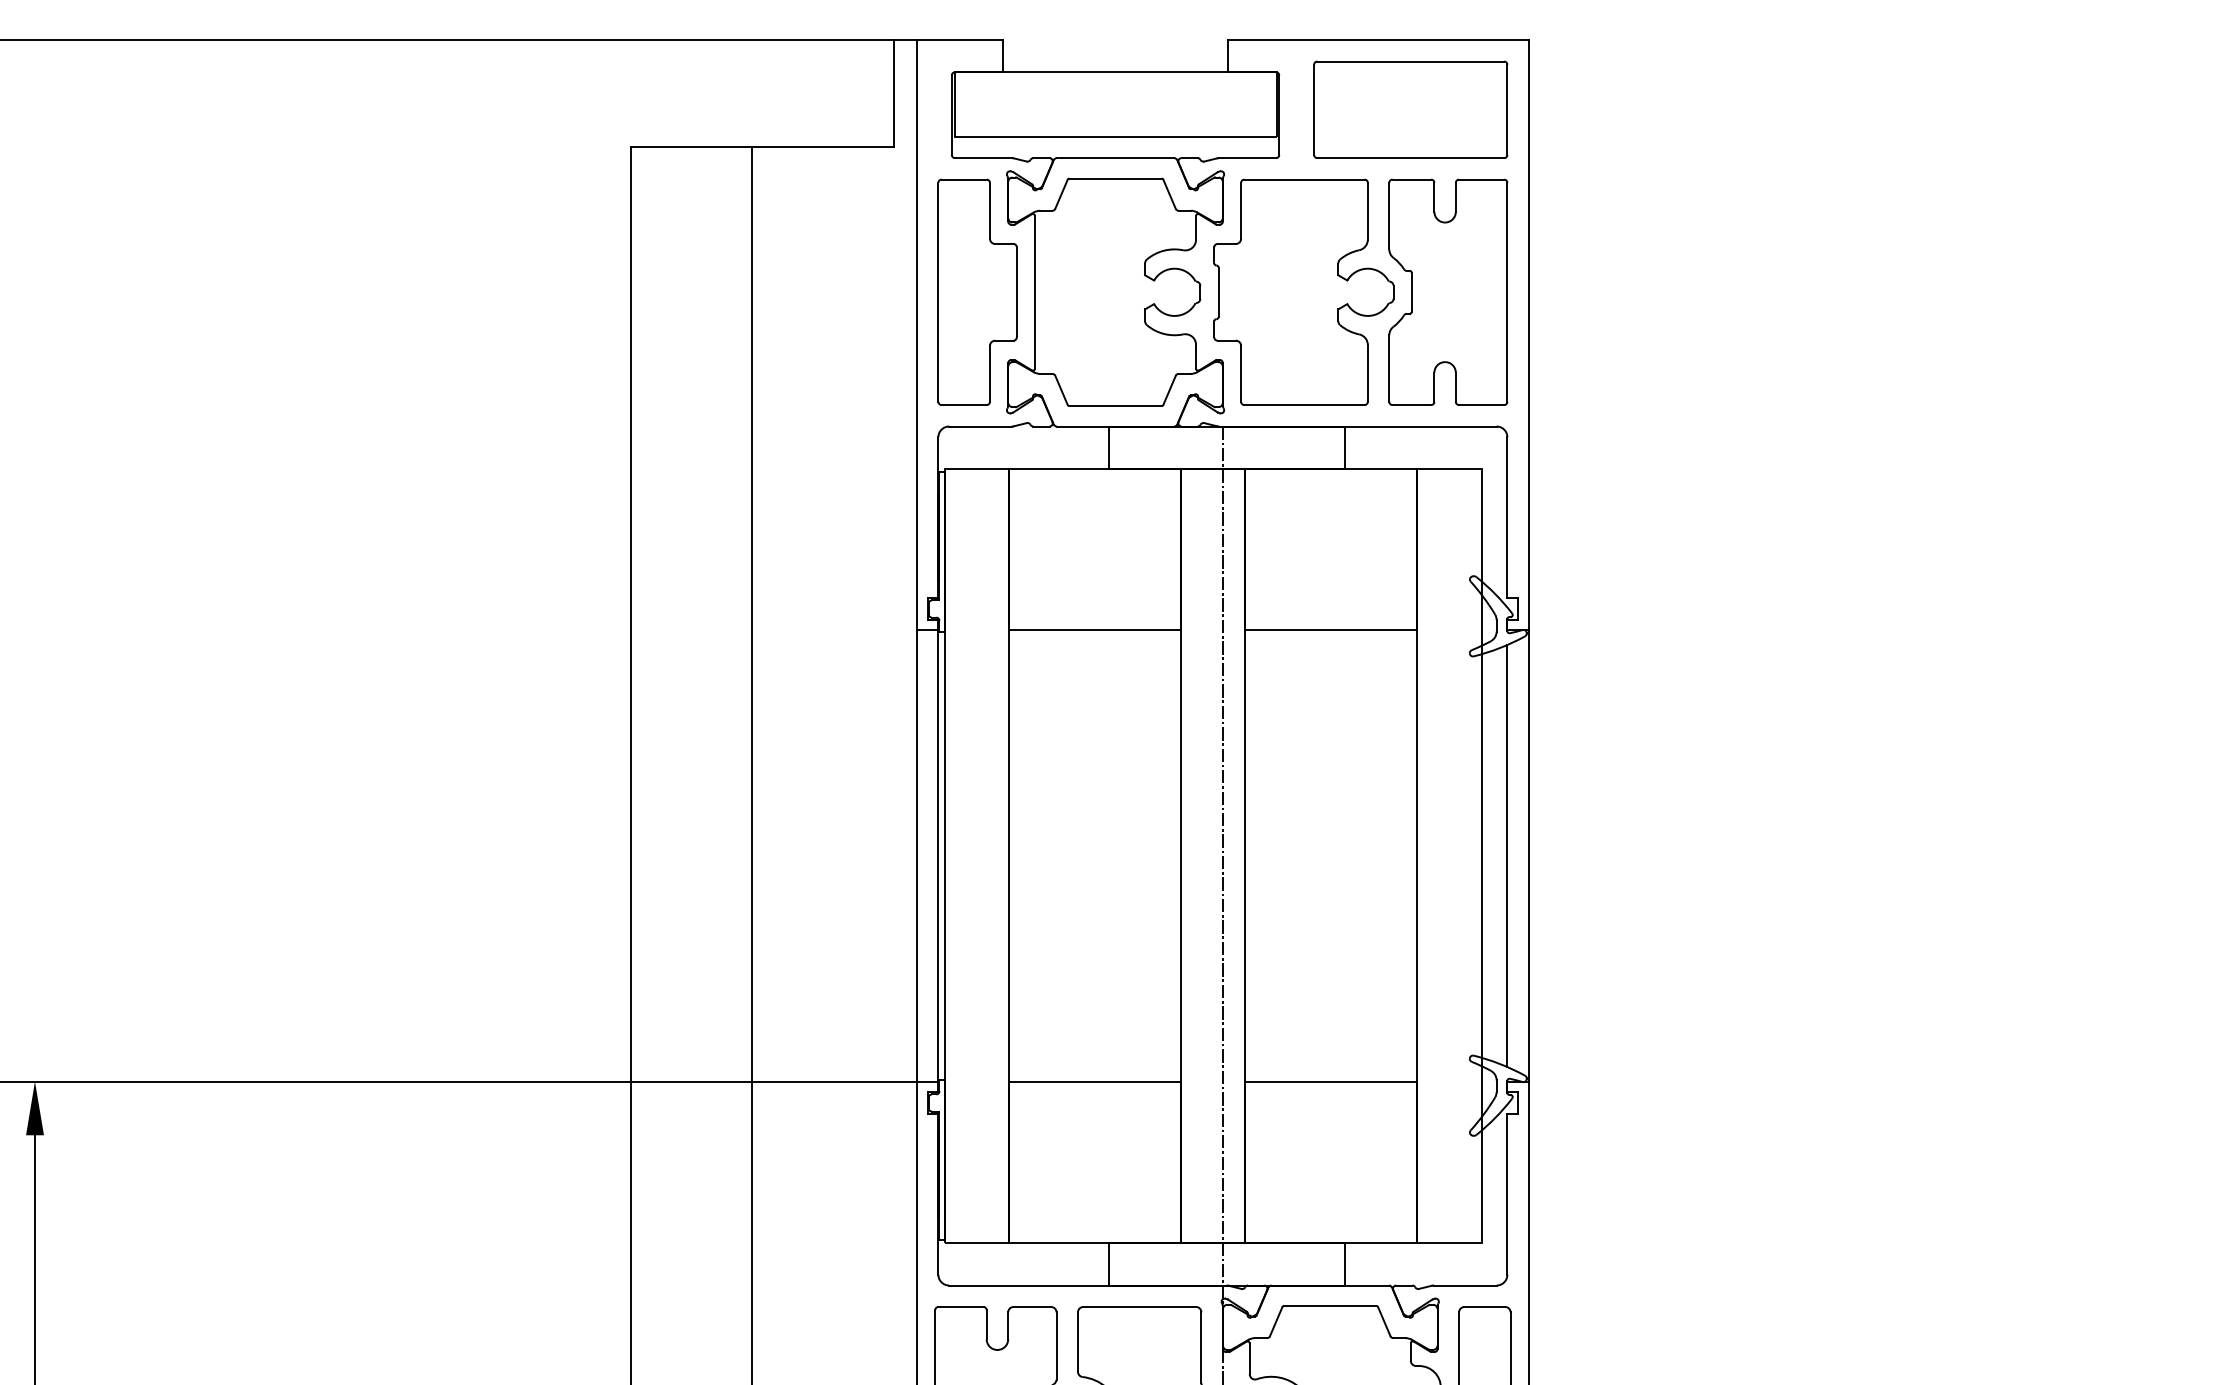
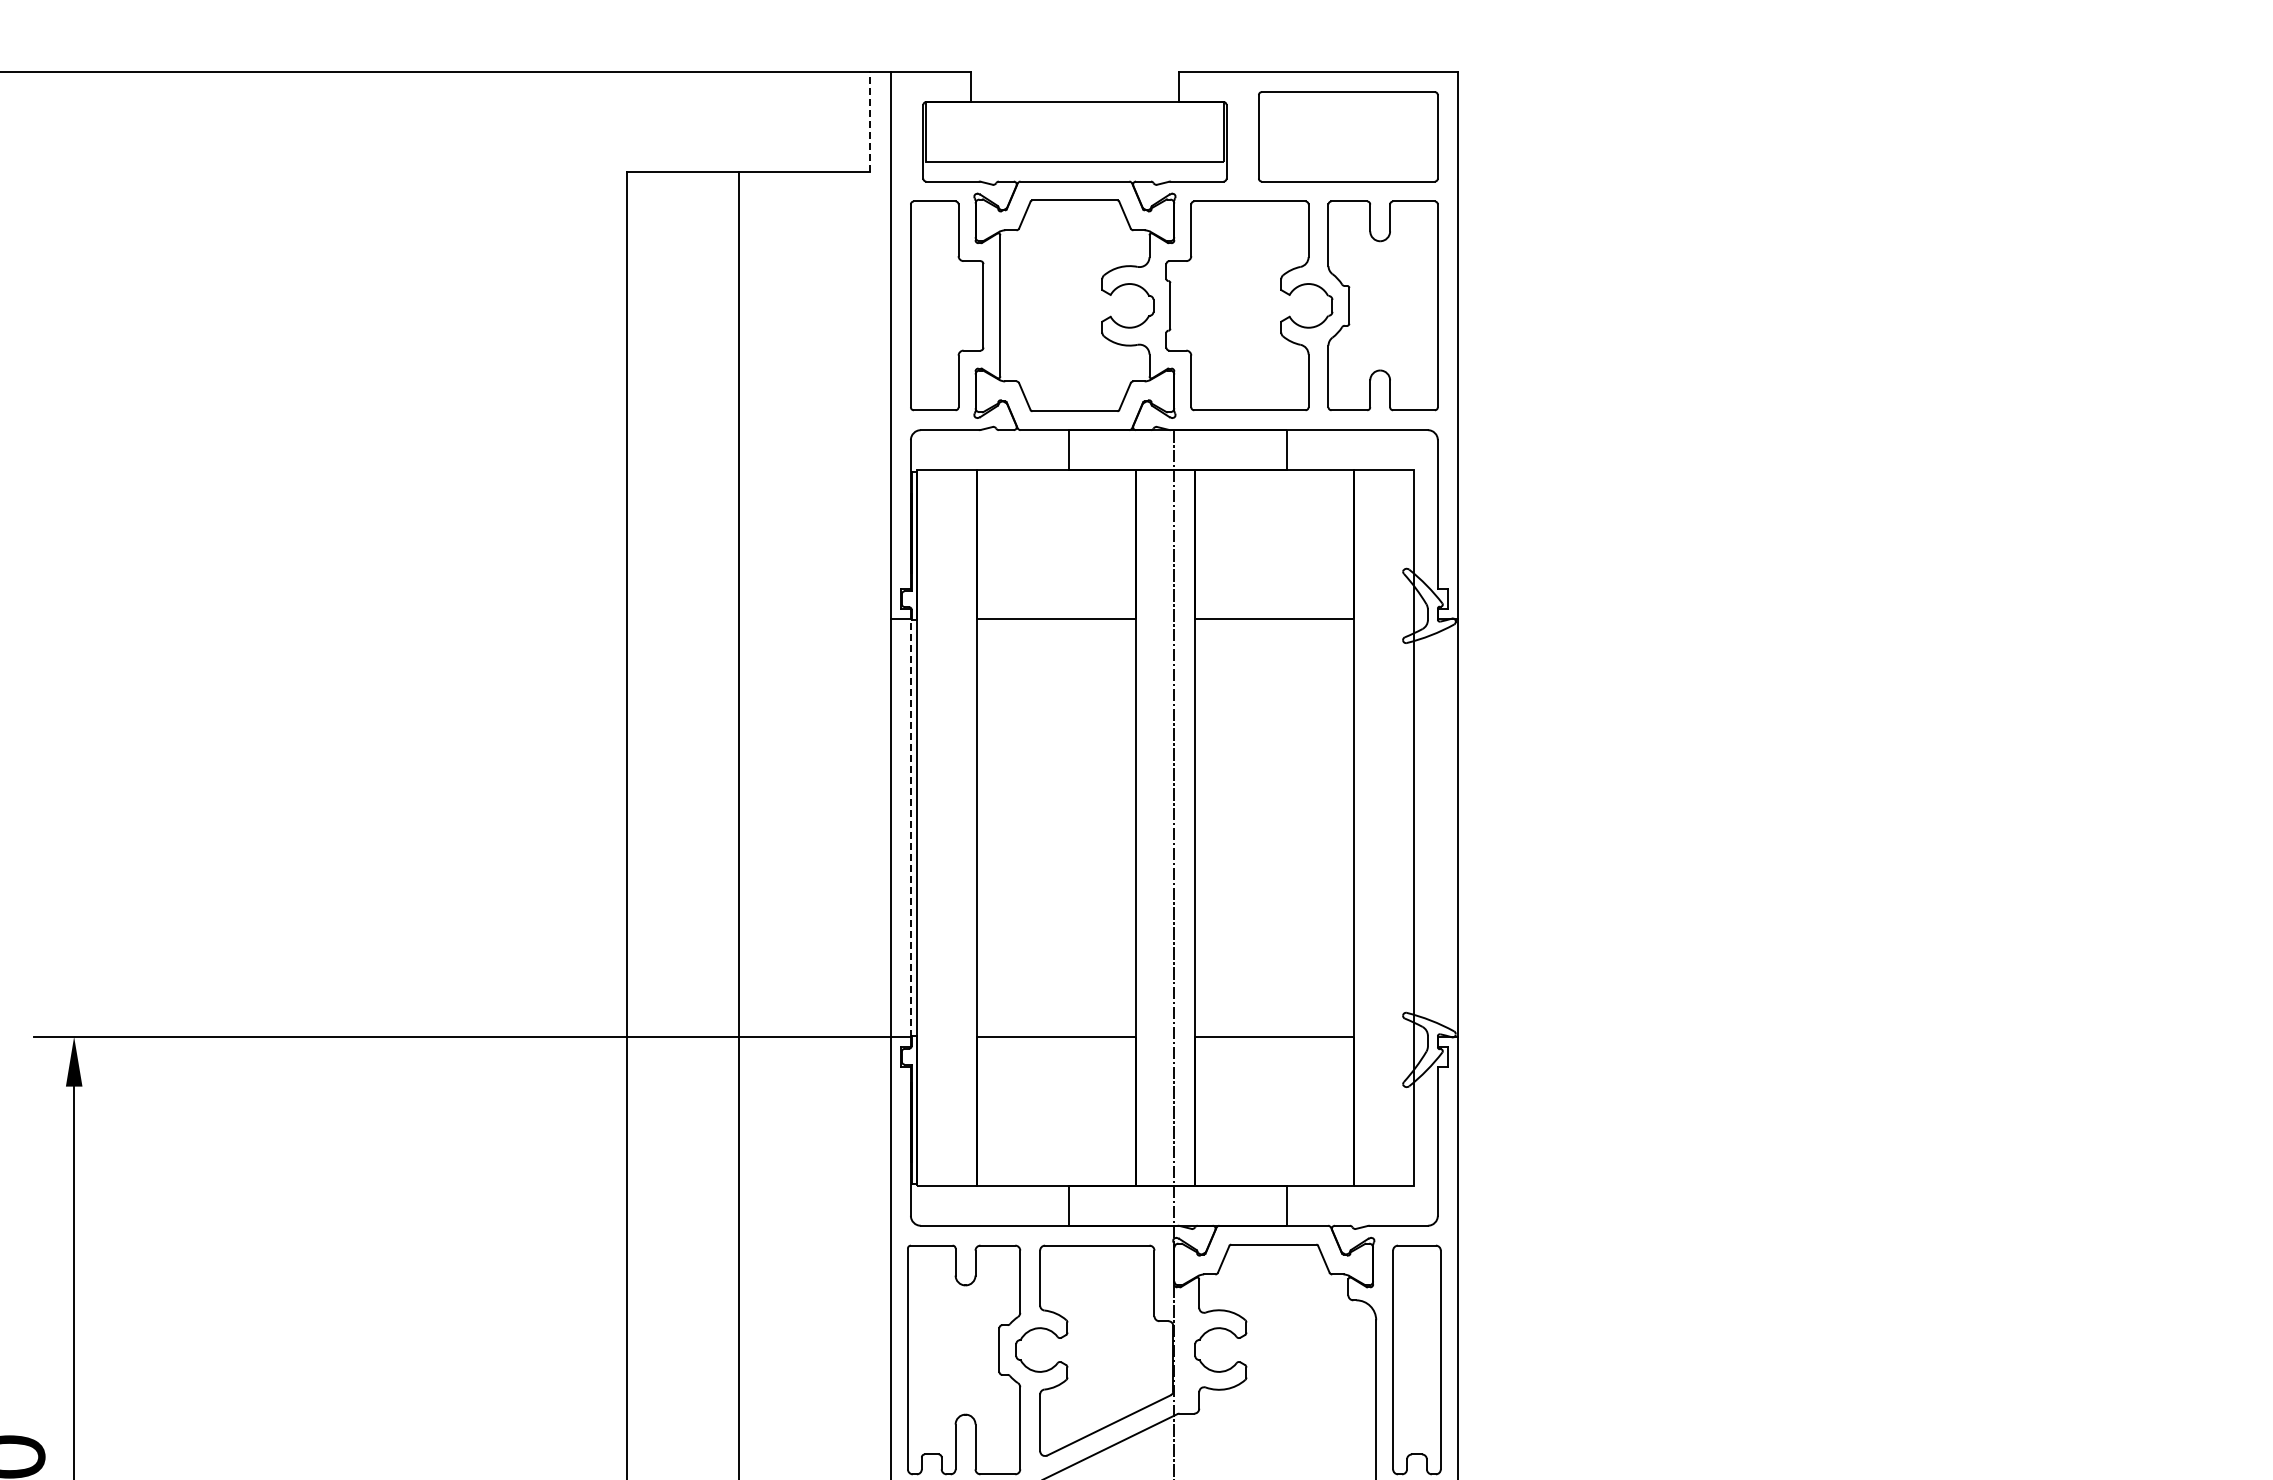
line: (894, 93) -> (870, 121), solid -> dashed
line: (937, 855) -> (910, 827), solid -> dashed
line: (1506, 855) -> (1437, 827), removed

